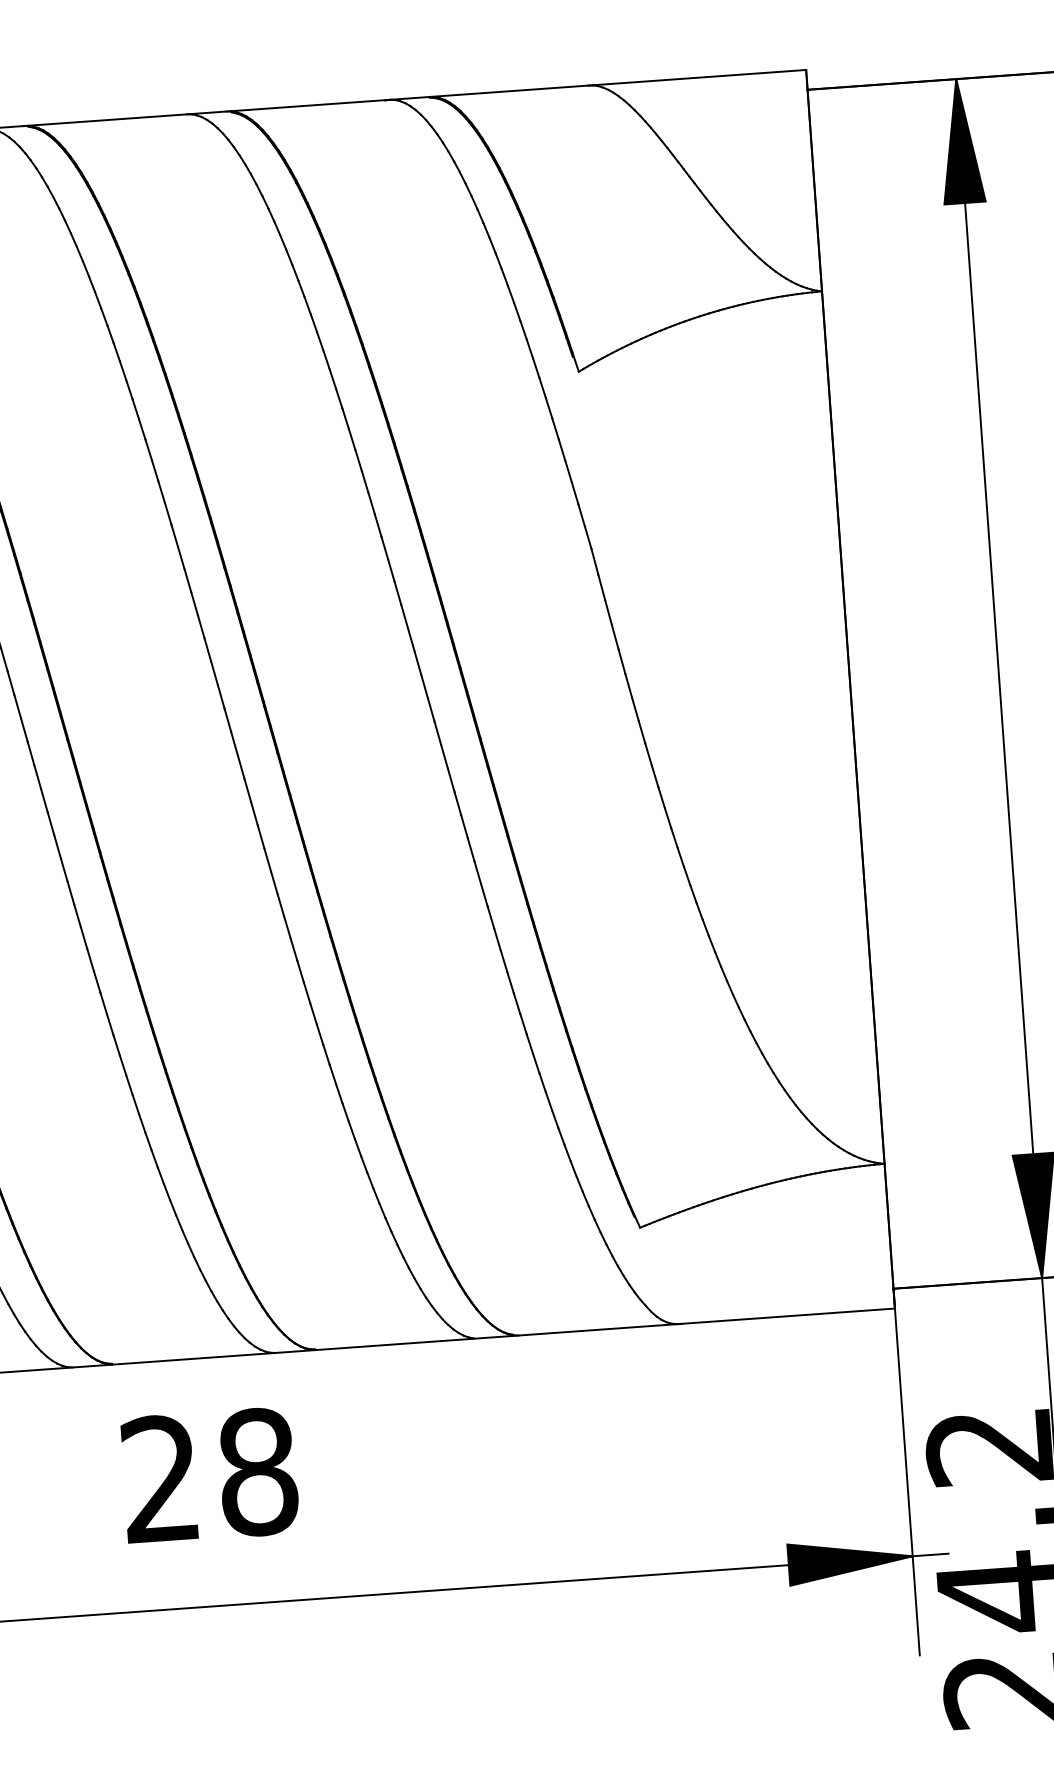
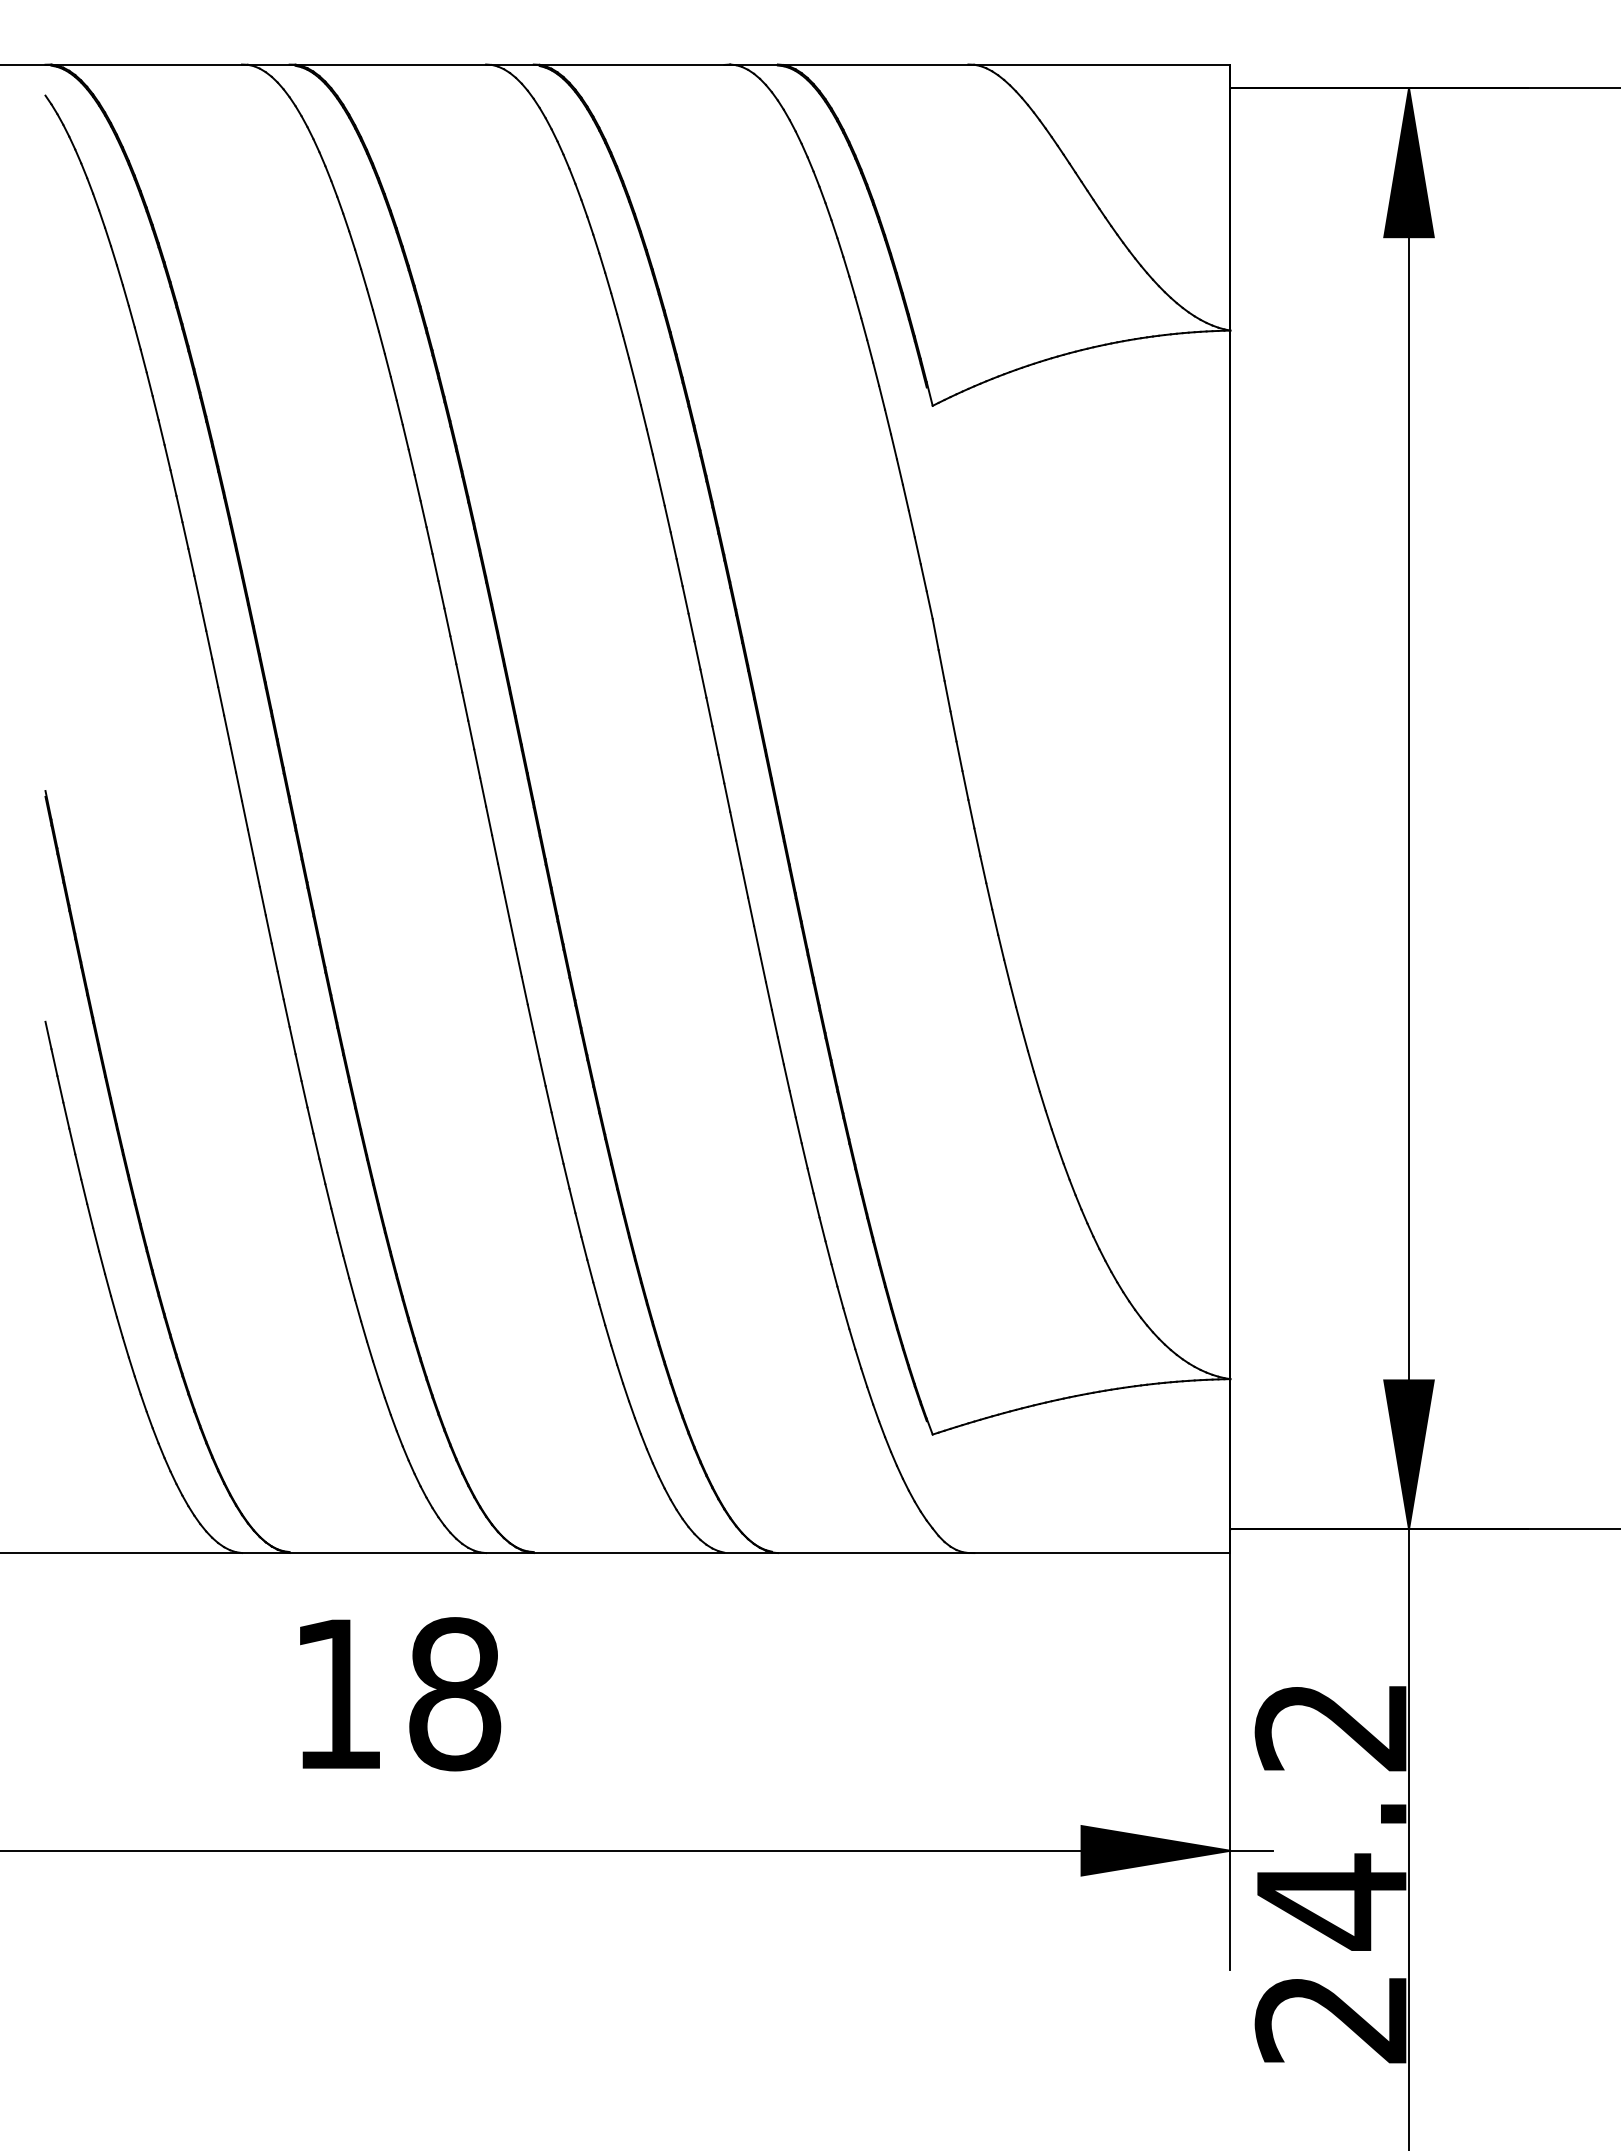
text: (159, 1477) -> (336, 1692), 28 -> 18

